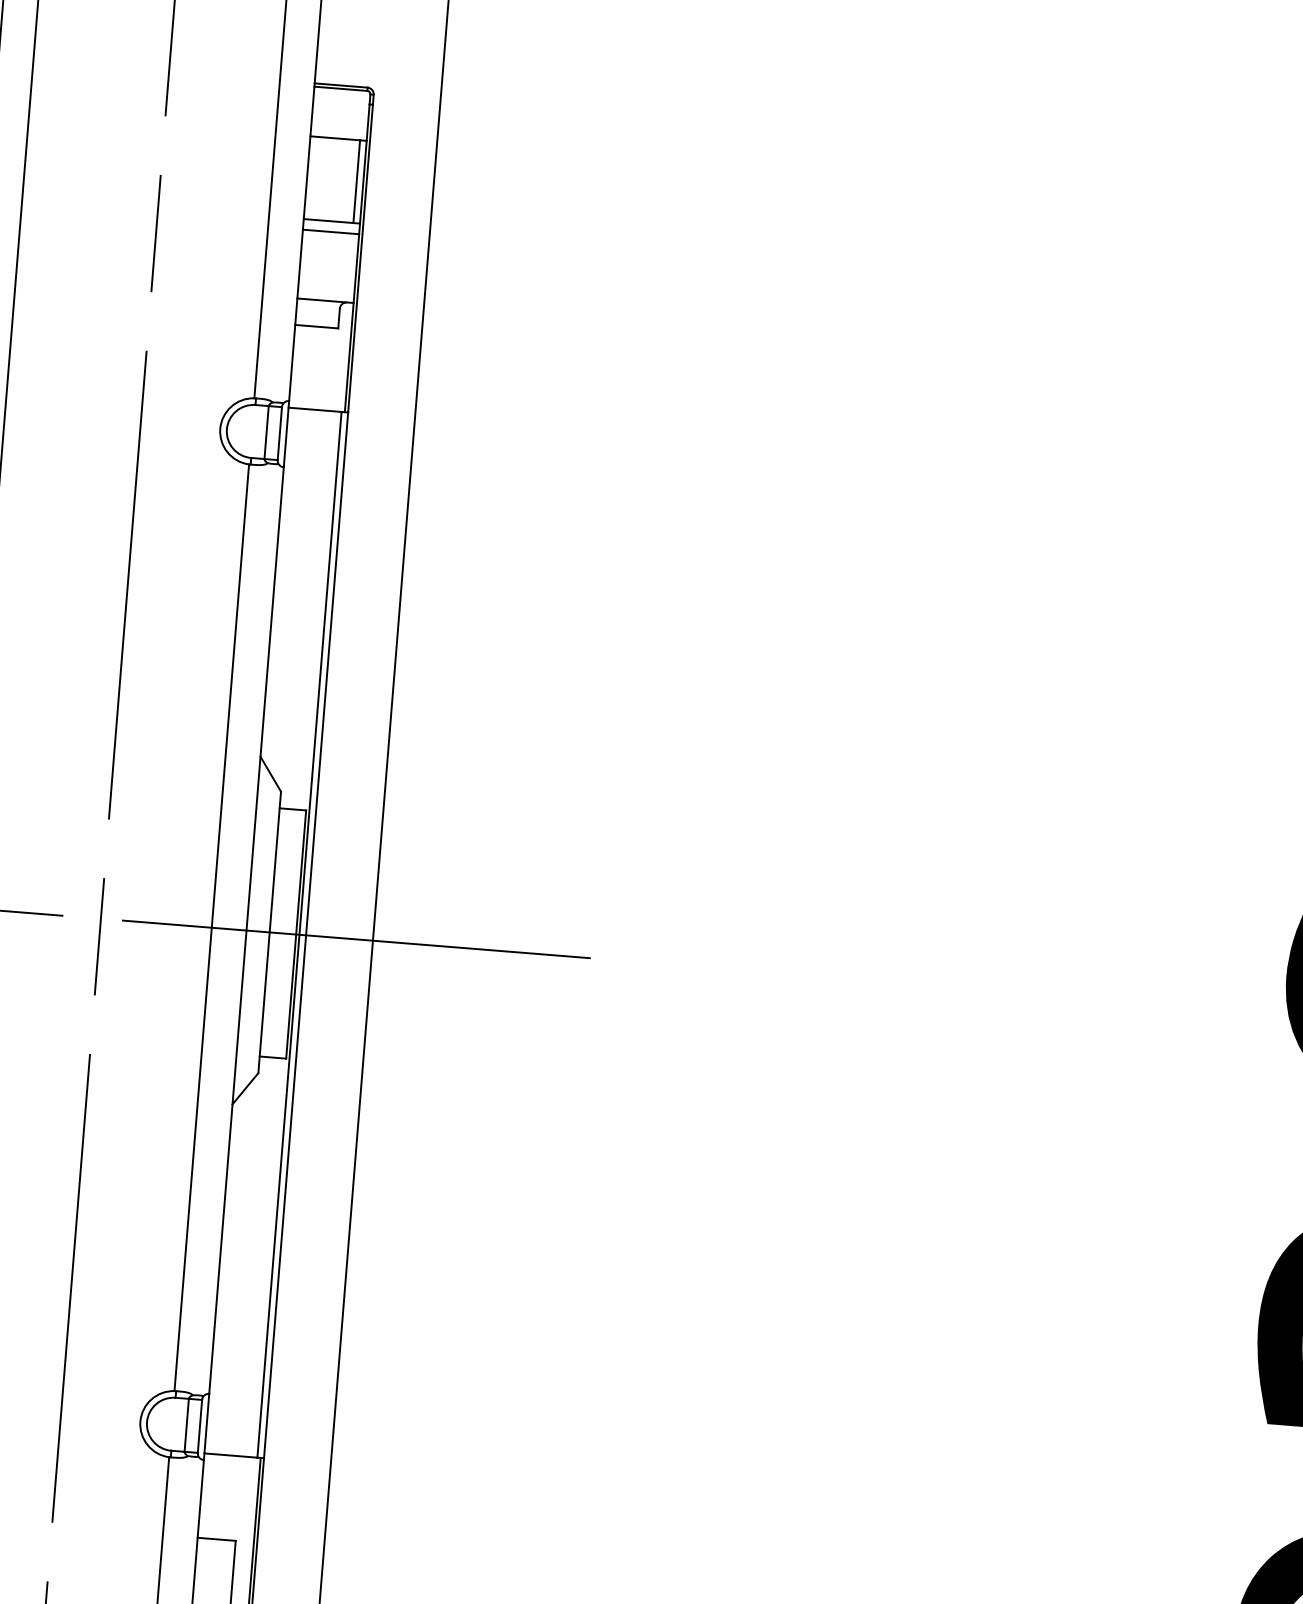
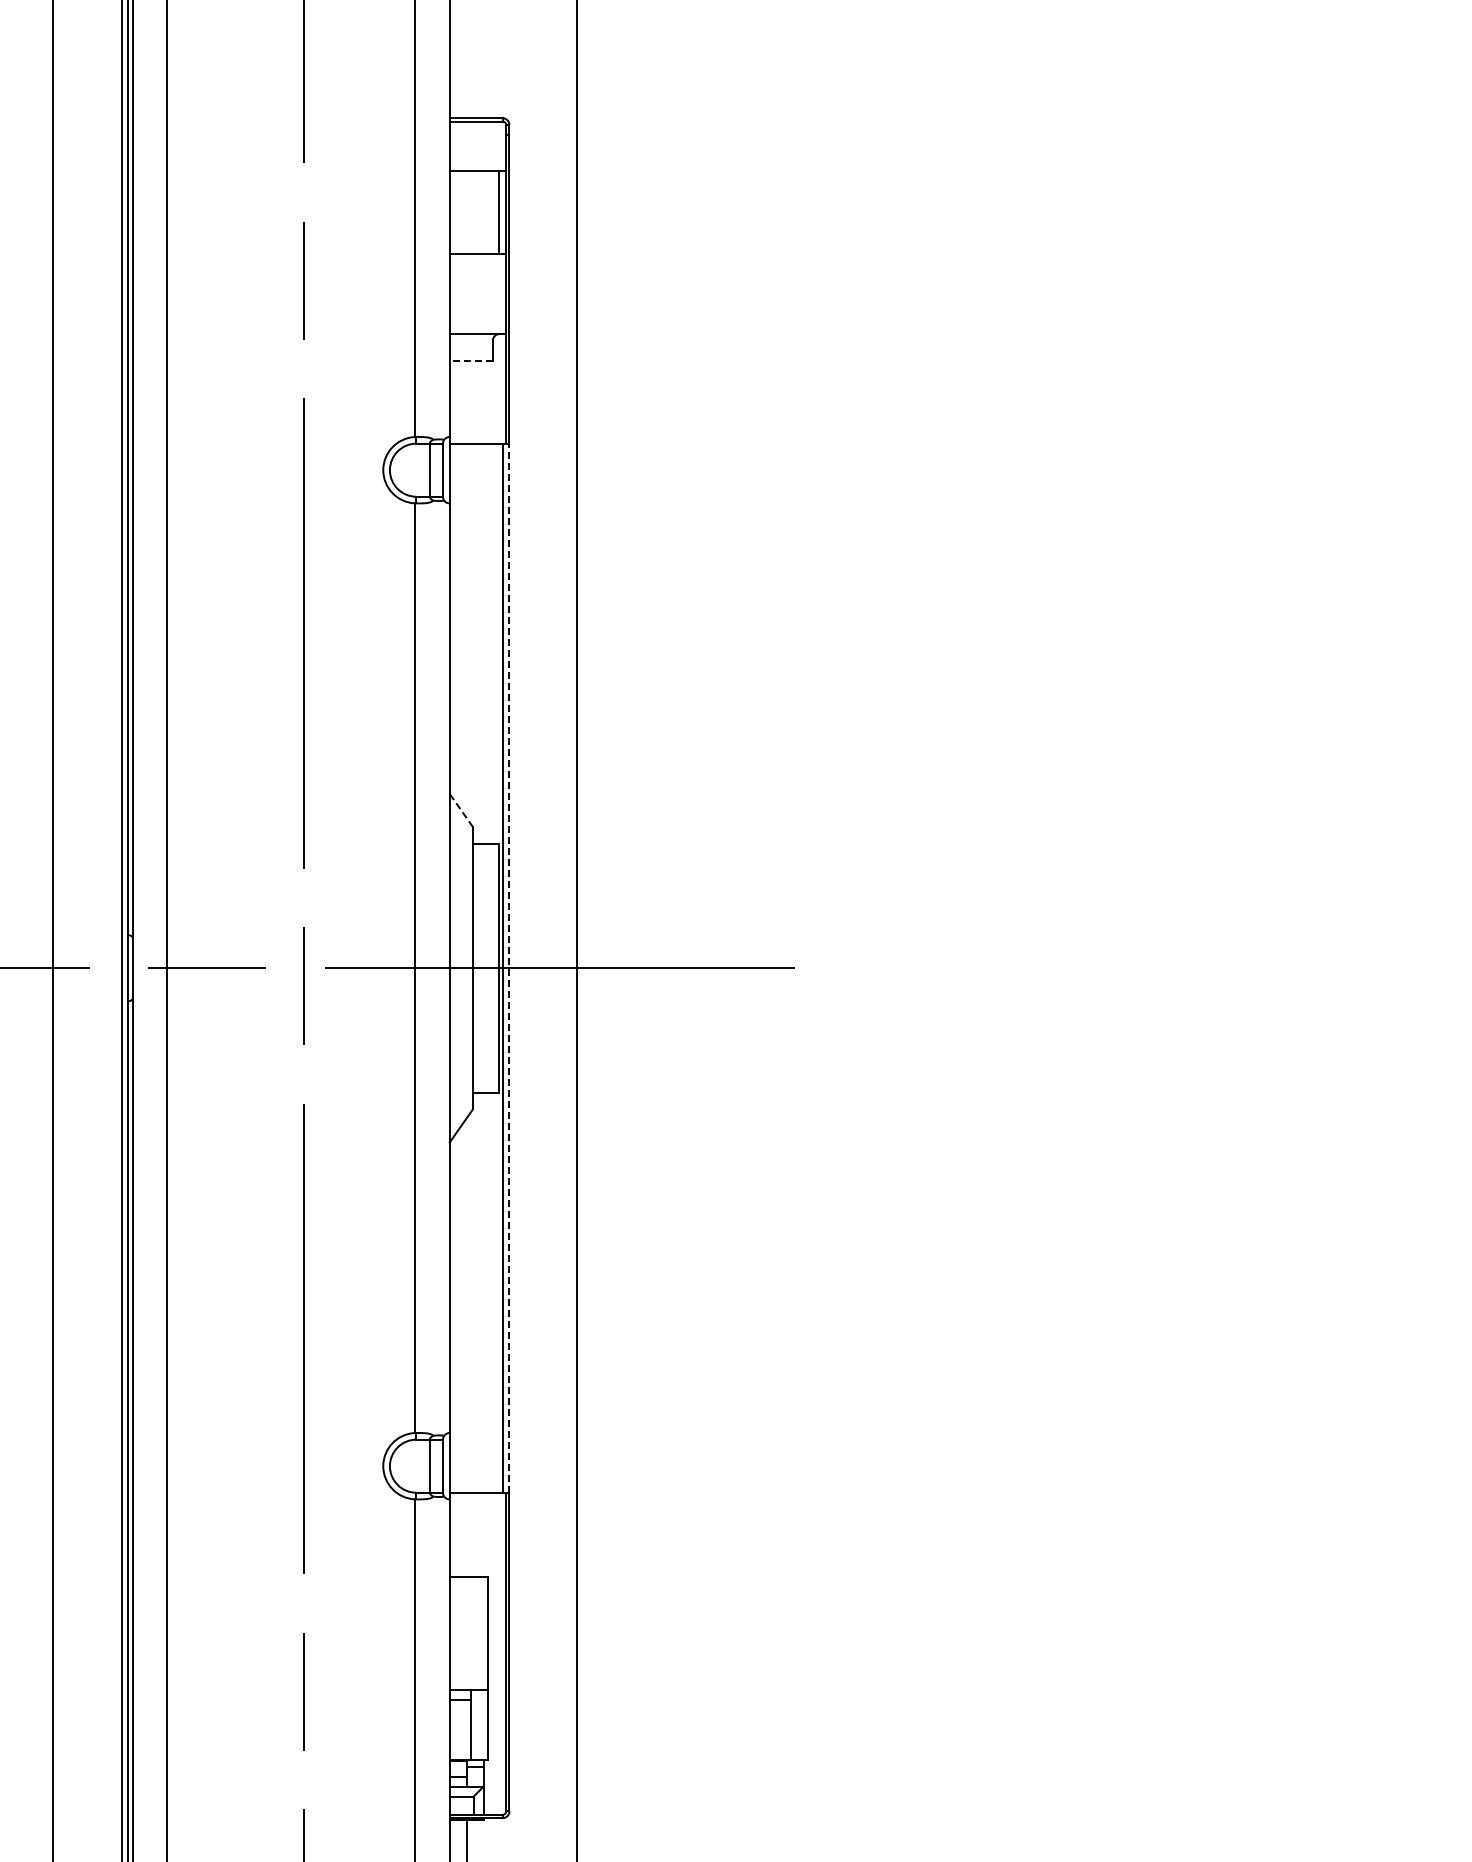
line: (330, 232) -> (477, 265), removed
line: (317, 326) -> (471, 360), solid -> dashed
line: (270, 774) -> (461, 810), solid -> dashed
line: (306, 935) -> (509, 968), solid -> dashed

